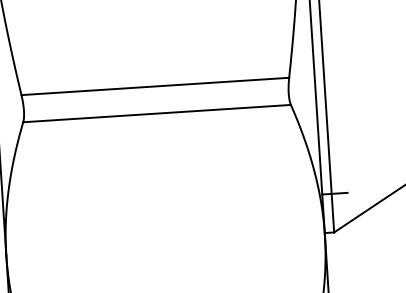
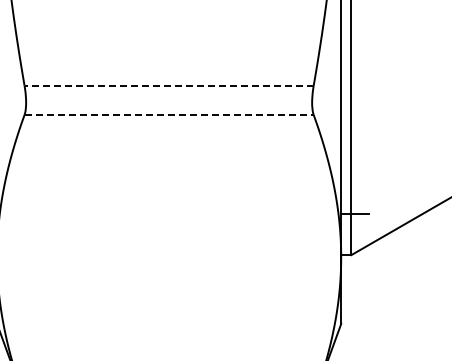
line: (155, 86) -> (169, 85), solid -> dashed
line: (157, 113) -> (169, 114), solid -> dashed

